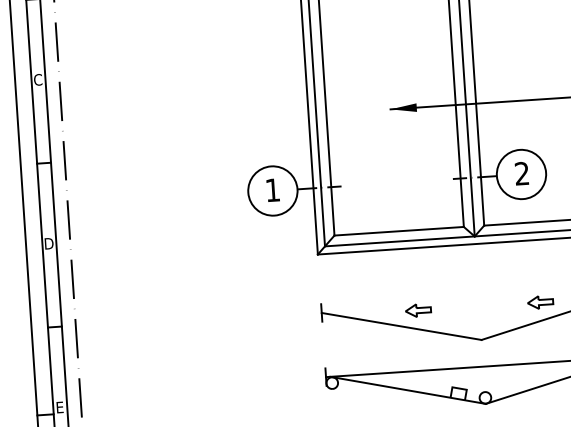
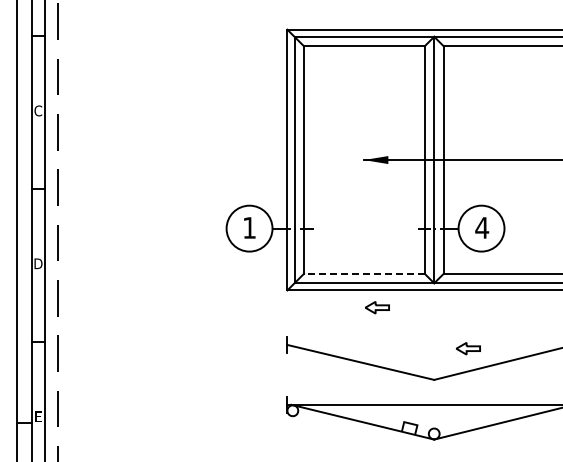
text: (522, 173) -> (482, 227), 2 -> 4
line: (398, 230) -> (363, 273), solid -> dashed
part: (540, 302) -> (468, 348), moved
part: (418, 310) -> (377, 307), moved

